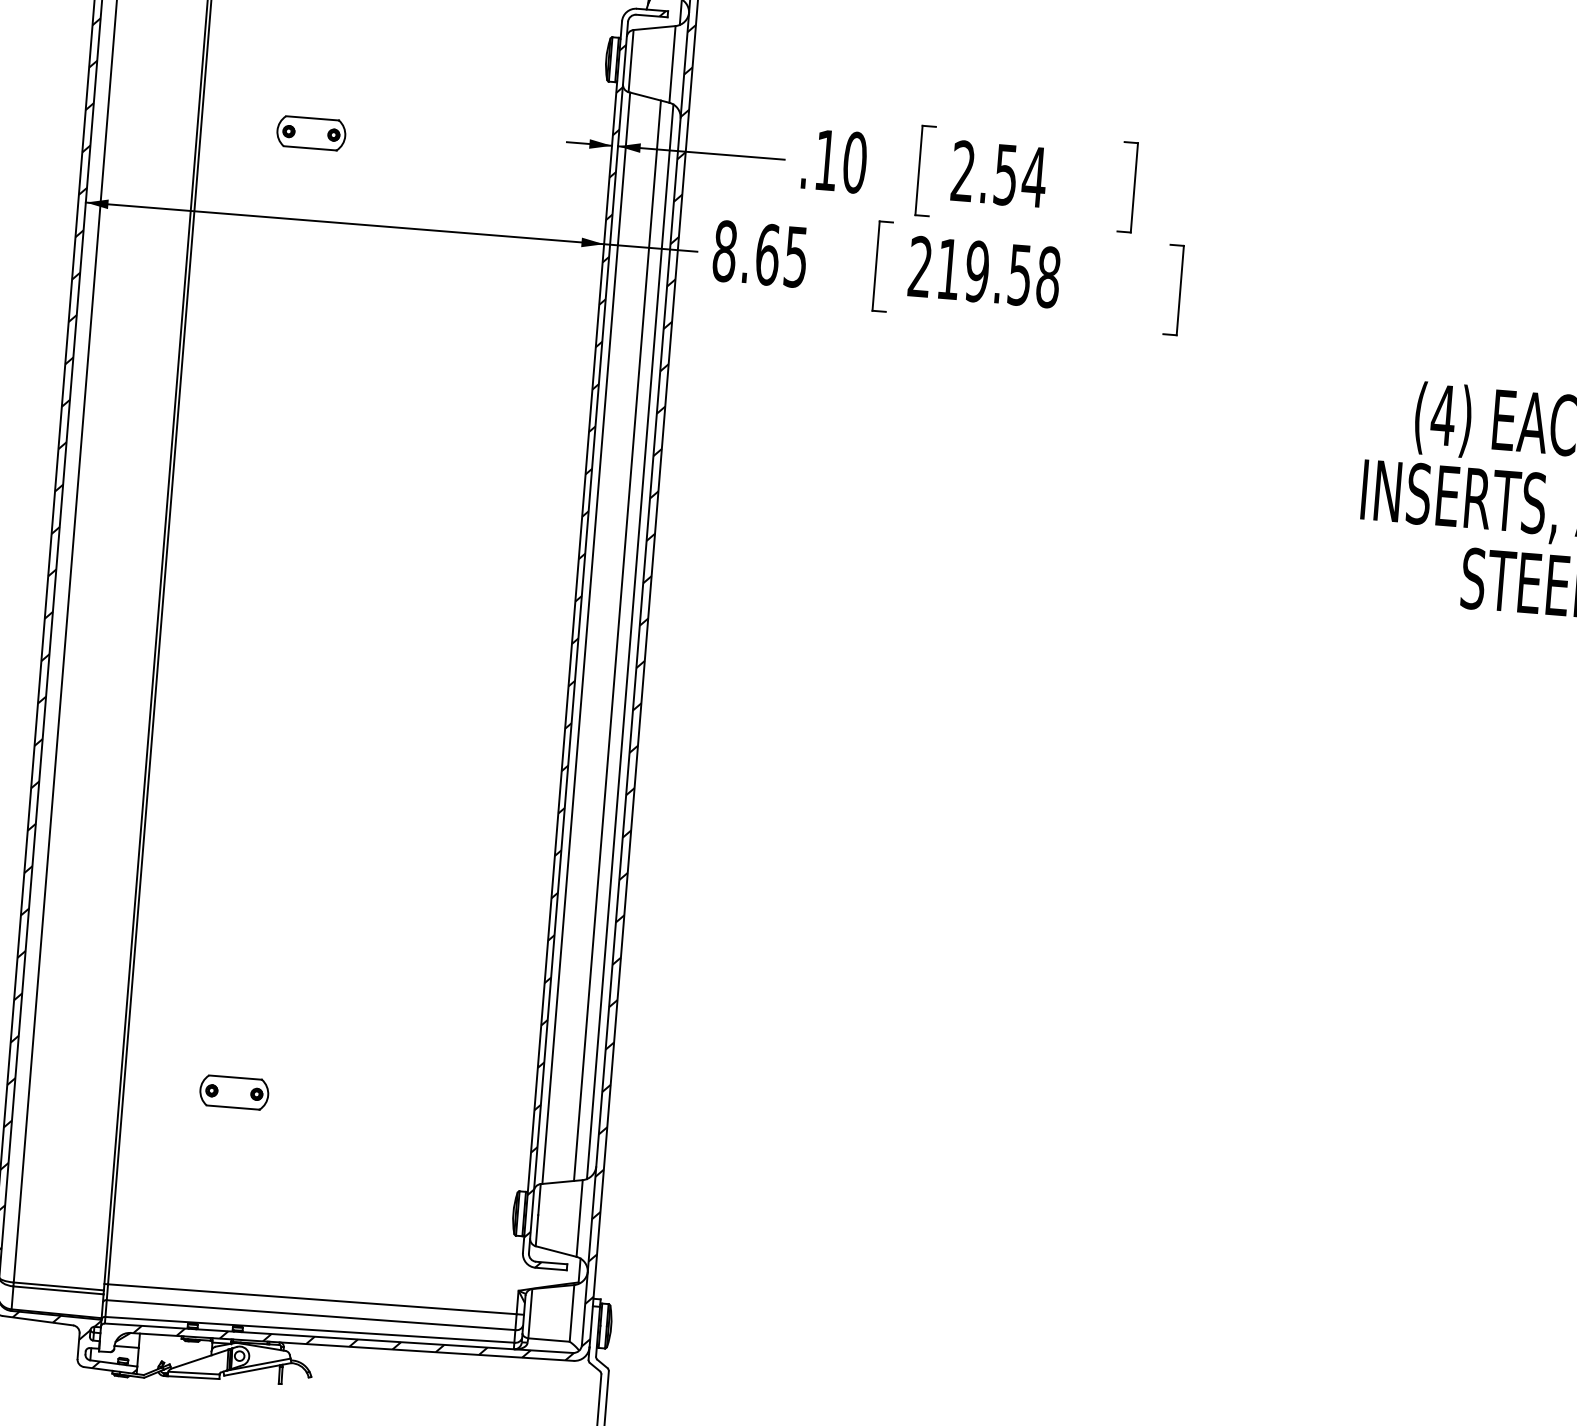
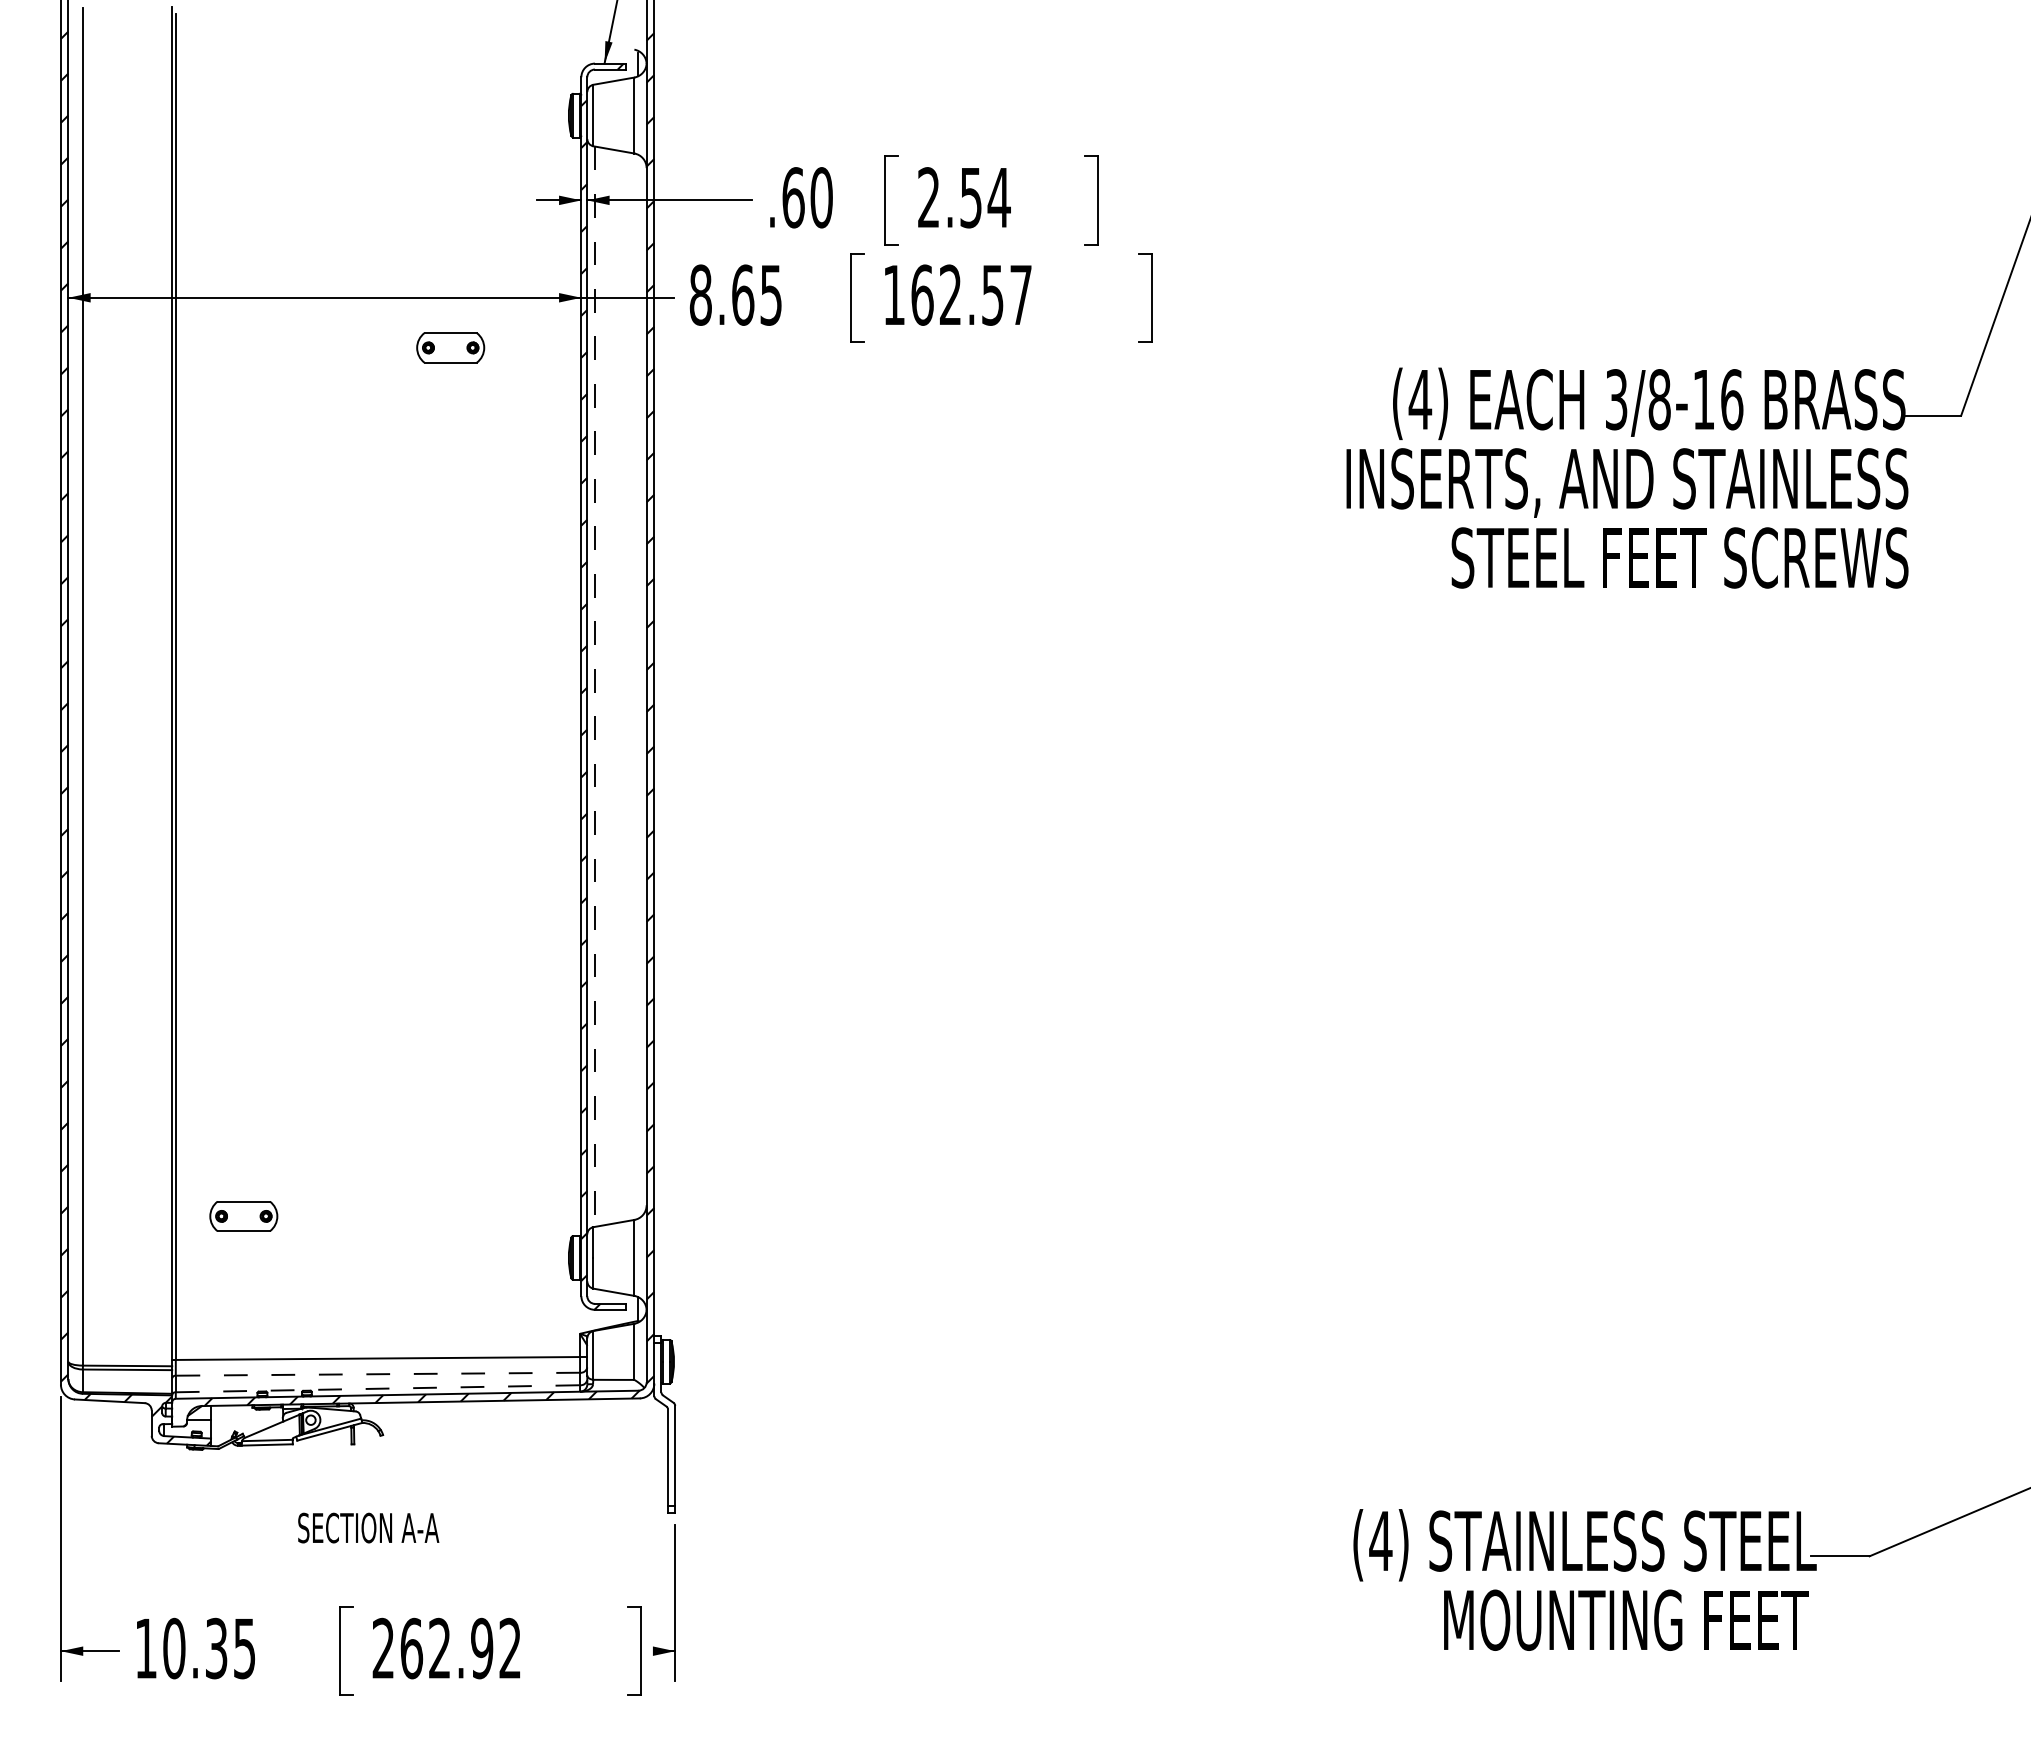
part: (311, 132) -> (450, 347), moved
text: (826, 160) -> (793, 197), .10 -> .60
text: (984, 271) -> (957, 294), 219.58 -> 162.57
line: (586, 639) -> (595, 687), solid -> dashed
line: (617, 640) -> (625, 686), removed
line: (630, 641) -> (638, 686), removed
part: (233, 1092) -> (243, 1216), moved
line: (310, 1315) -> (377, 1374), solid -> dashed
line: (310, 1329) -> (378, 1388), solid -> dashed

